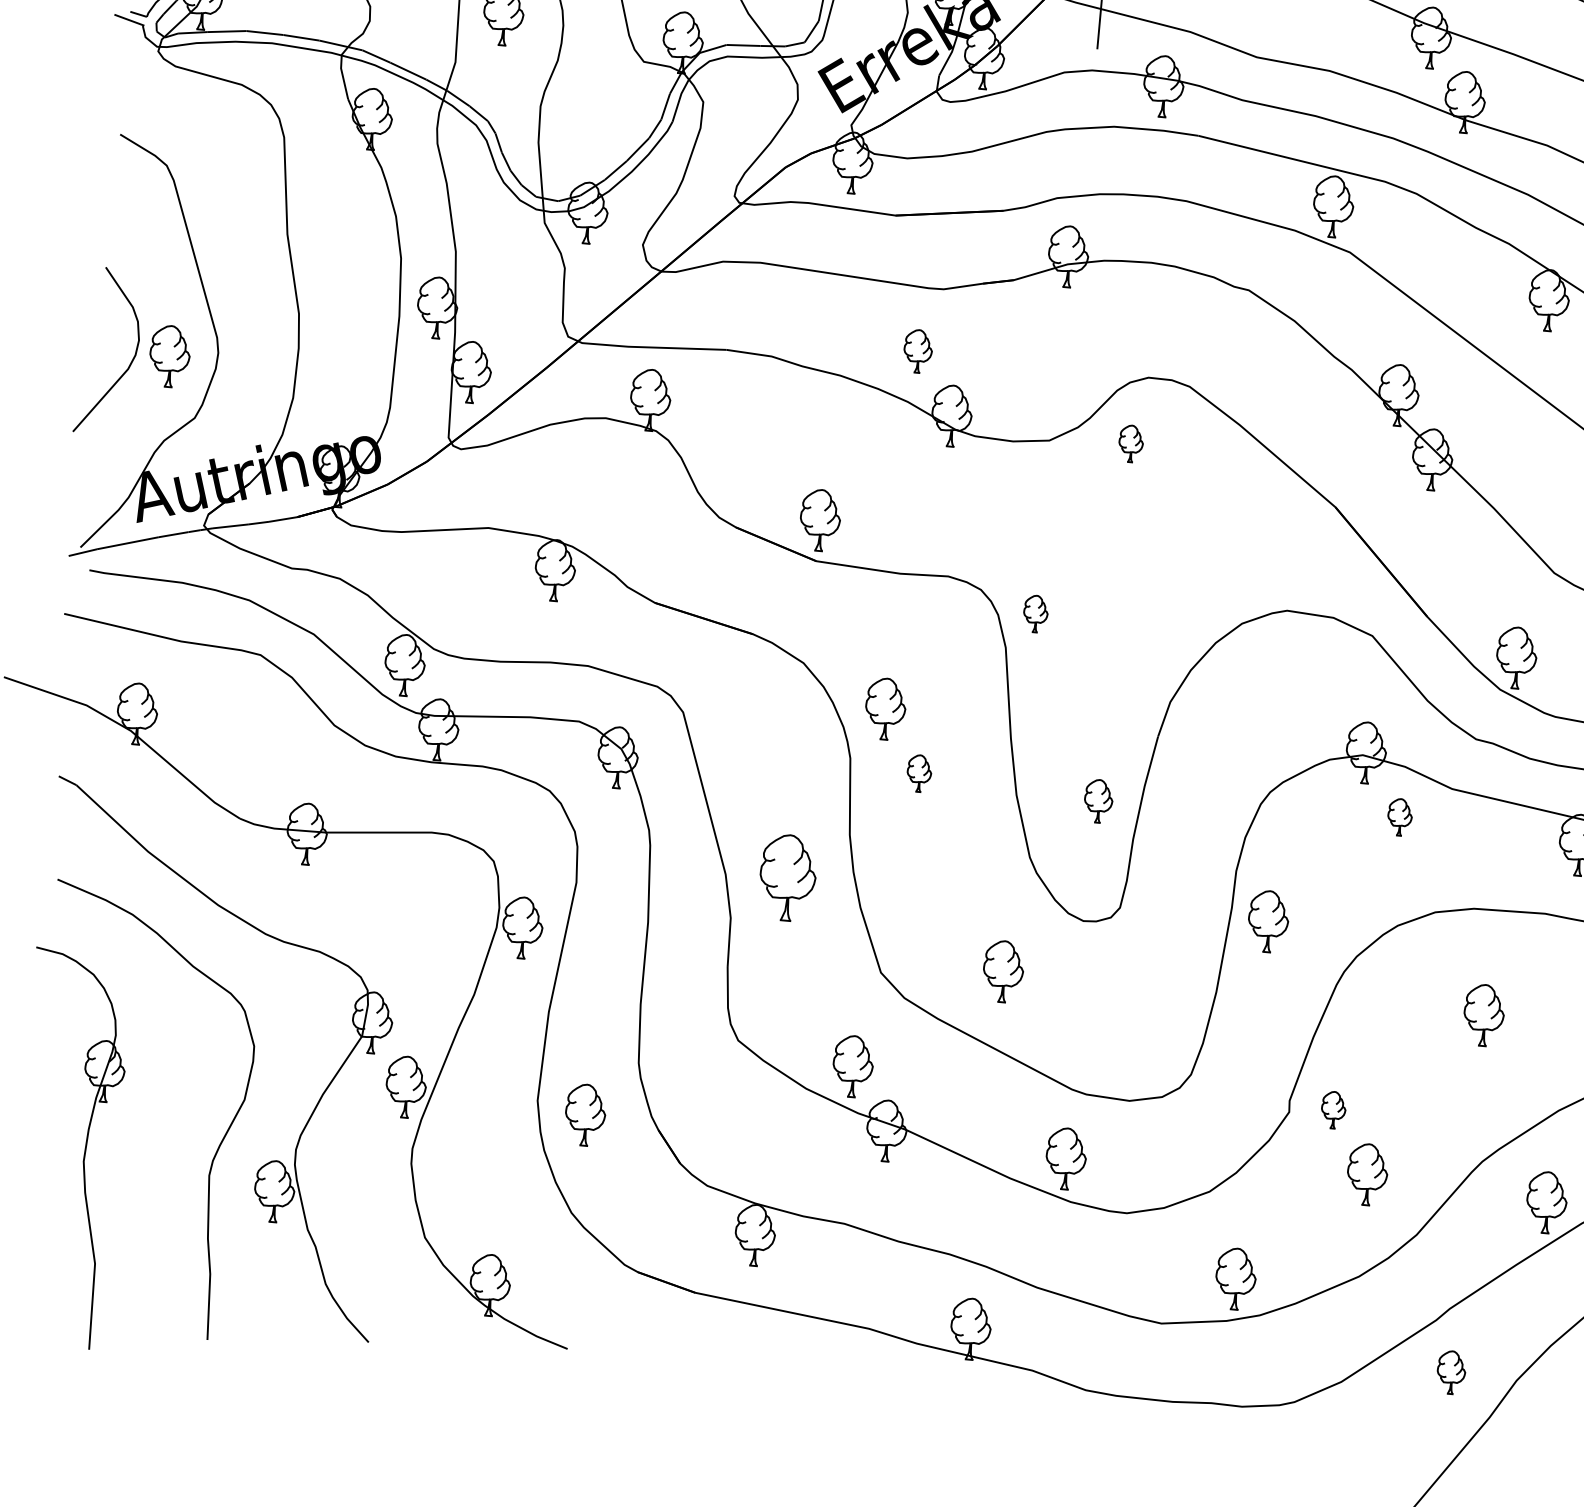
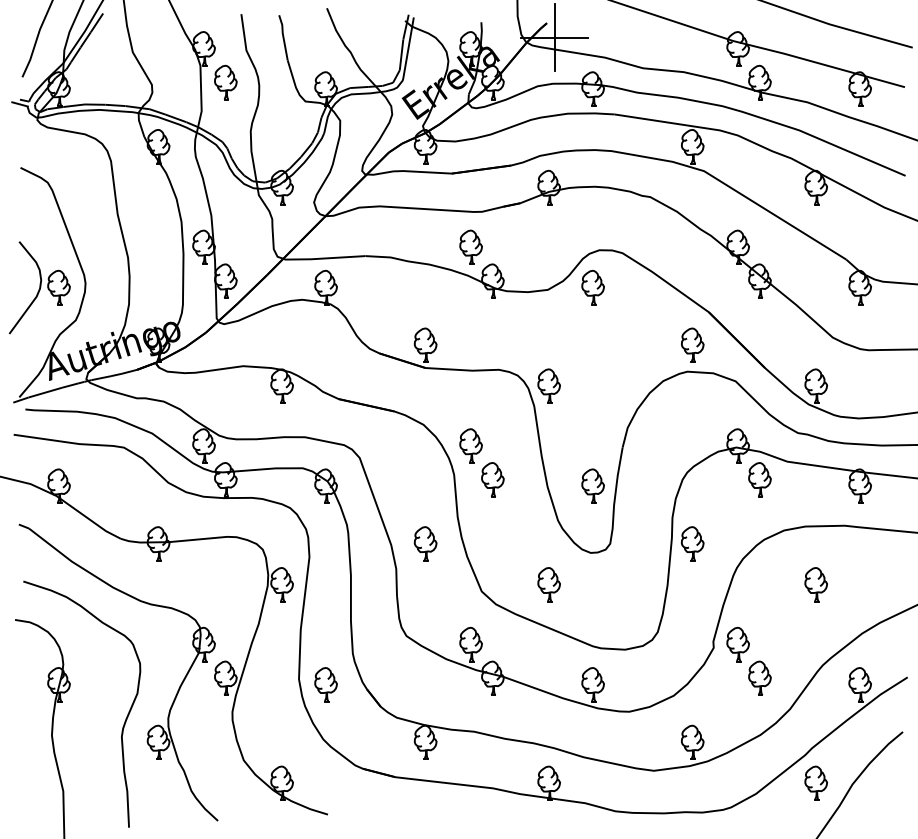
part: (917, 349) -> (470, 246), size x1.43
part: (1130, 443) -> (592, 287), size x1.67
part: (1300, 562) -> (692, 344), added
part: (1034, 612) -> (548, 385), size x1.67
part: (918, 772) -> (492, 479), size x1.67
part: (1097, 799) -> (592, 485), size x1.43
part: (1399, 816) -> (759, 479), size x1.67
part: (787, 877) -> (425, 543), size x0.71
part: (1332, 1109) -> (737, 644), size x1.67
part: (1450, 1371) -> (815, 782), size x1.43

